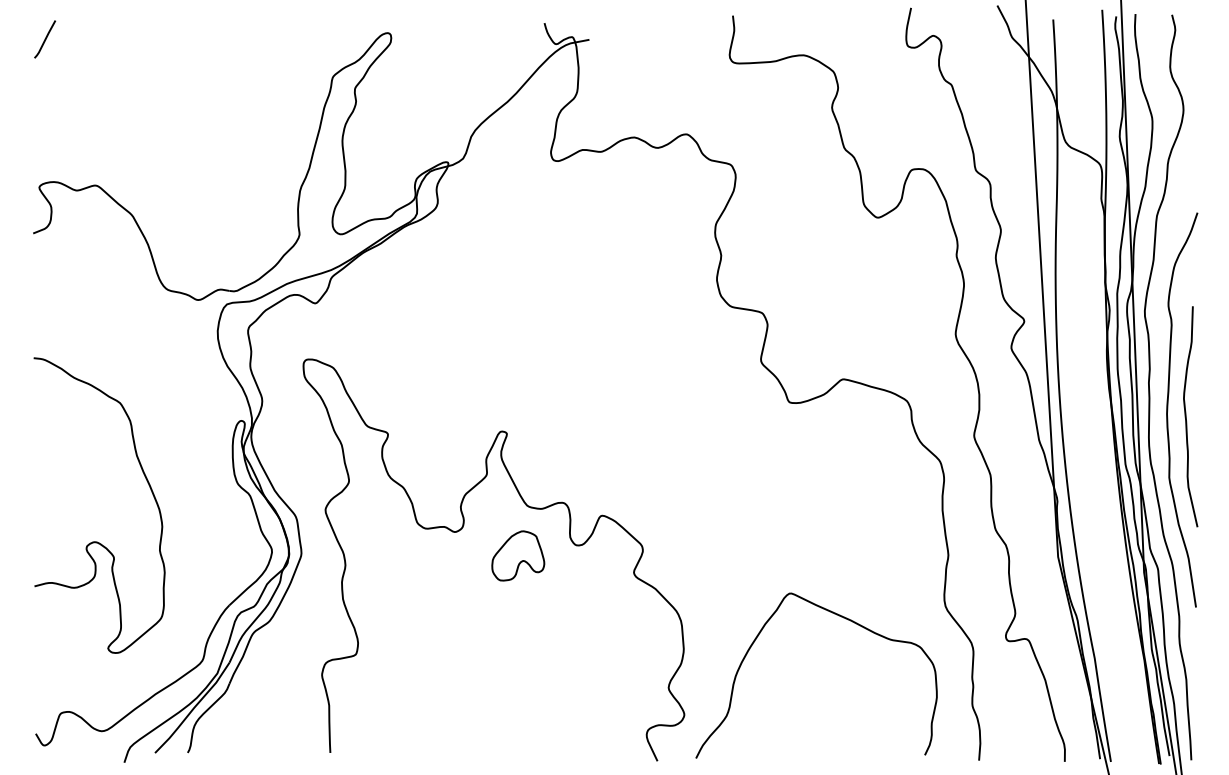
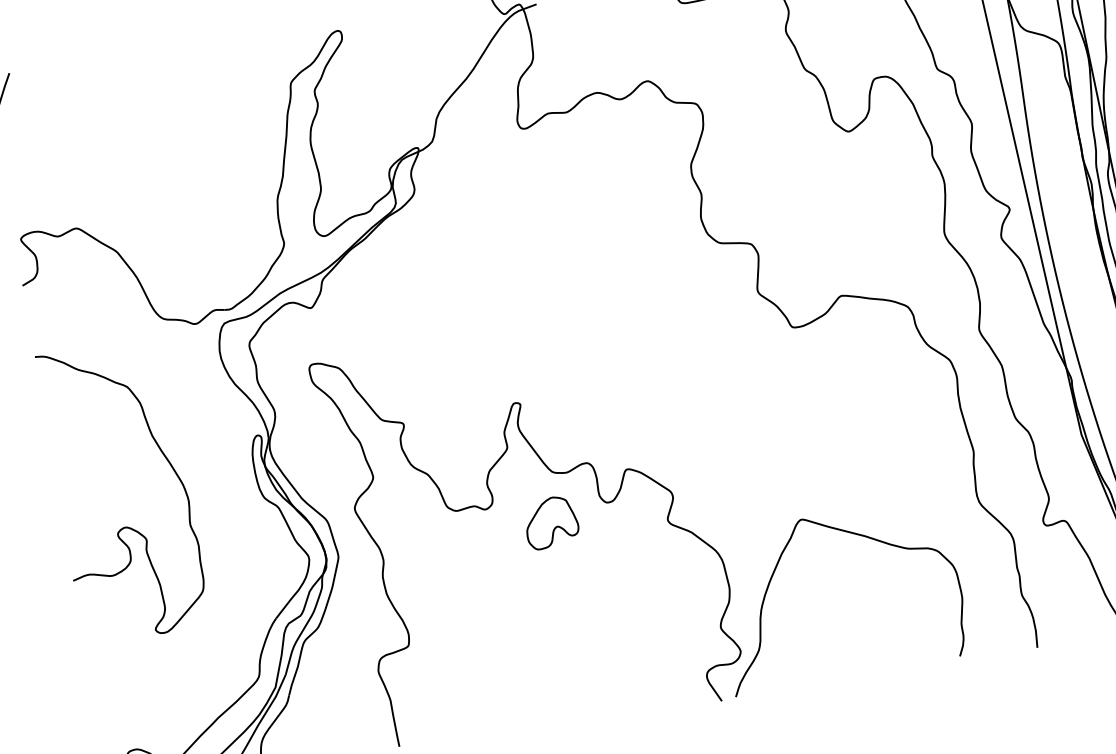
curve: (97, 541) -> (127, 526), moved
curve: (845, 619) -> (859, 536), moved

